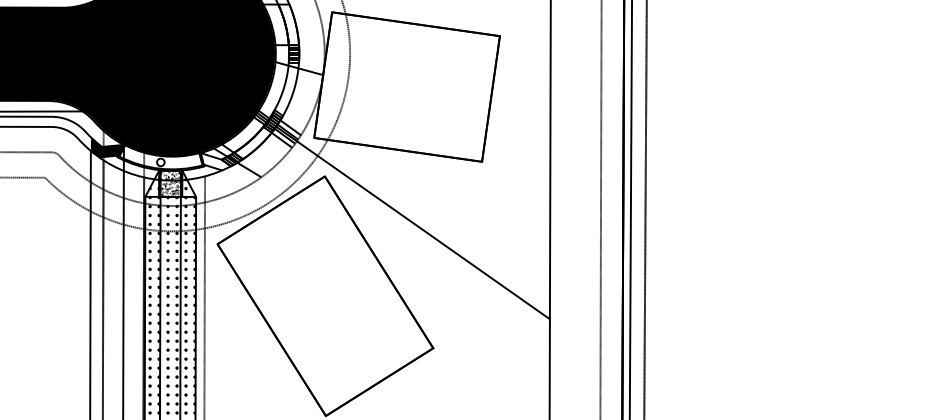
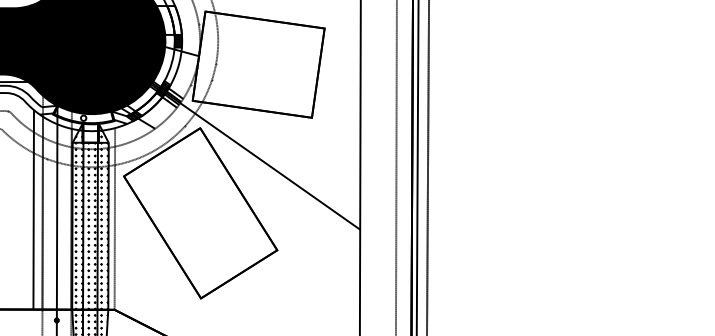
fill: (107, 147) -> (45, 107), removed
hatch: (170, 183) -> (90, 133), removed

